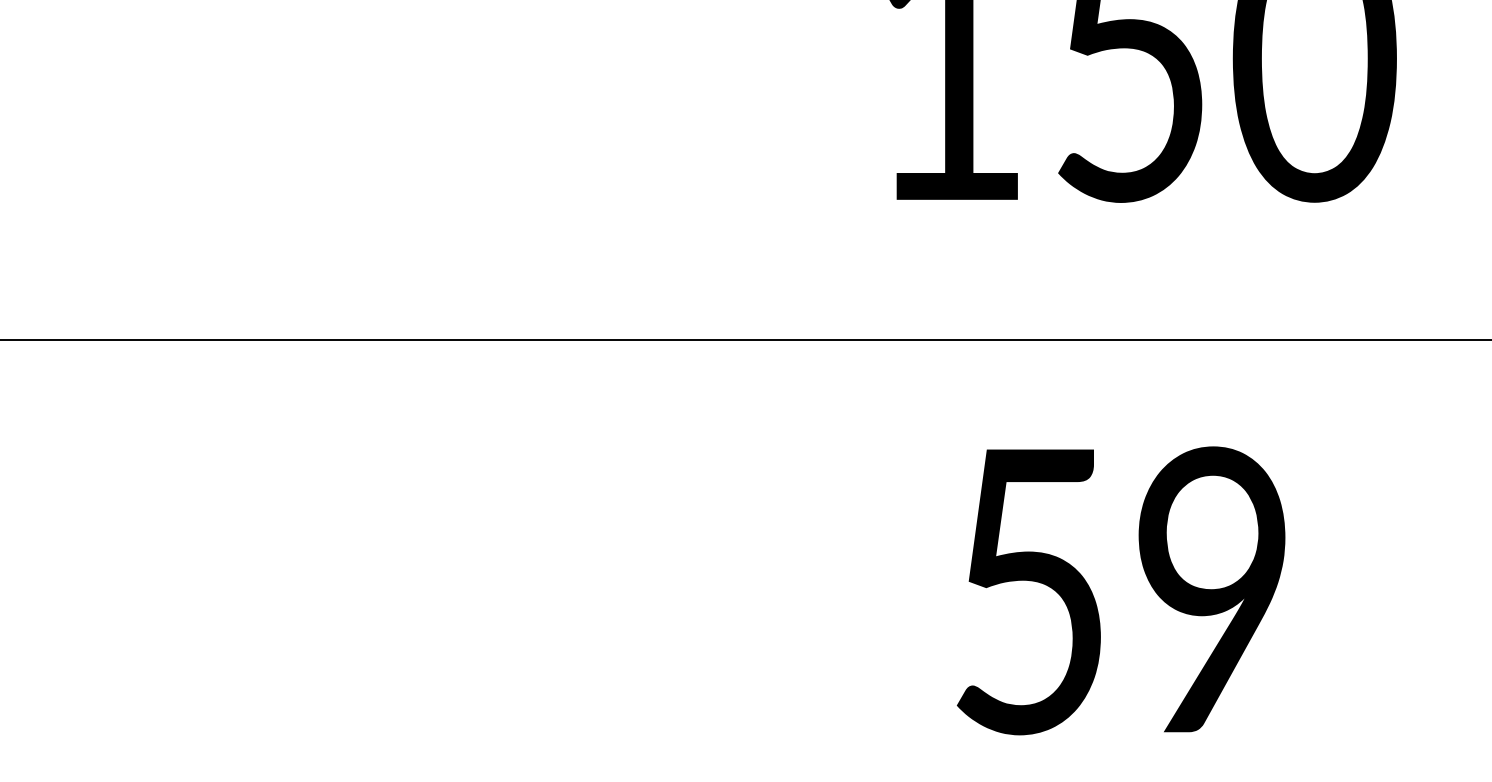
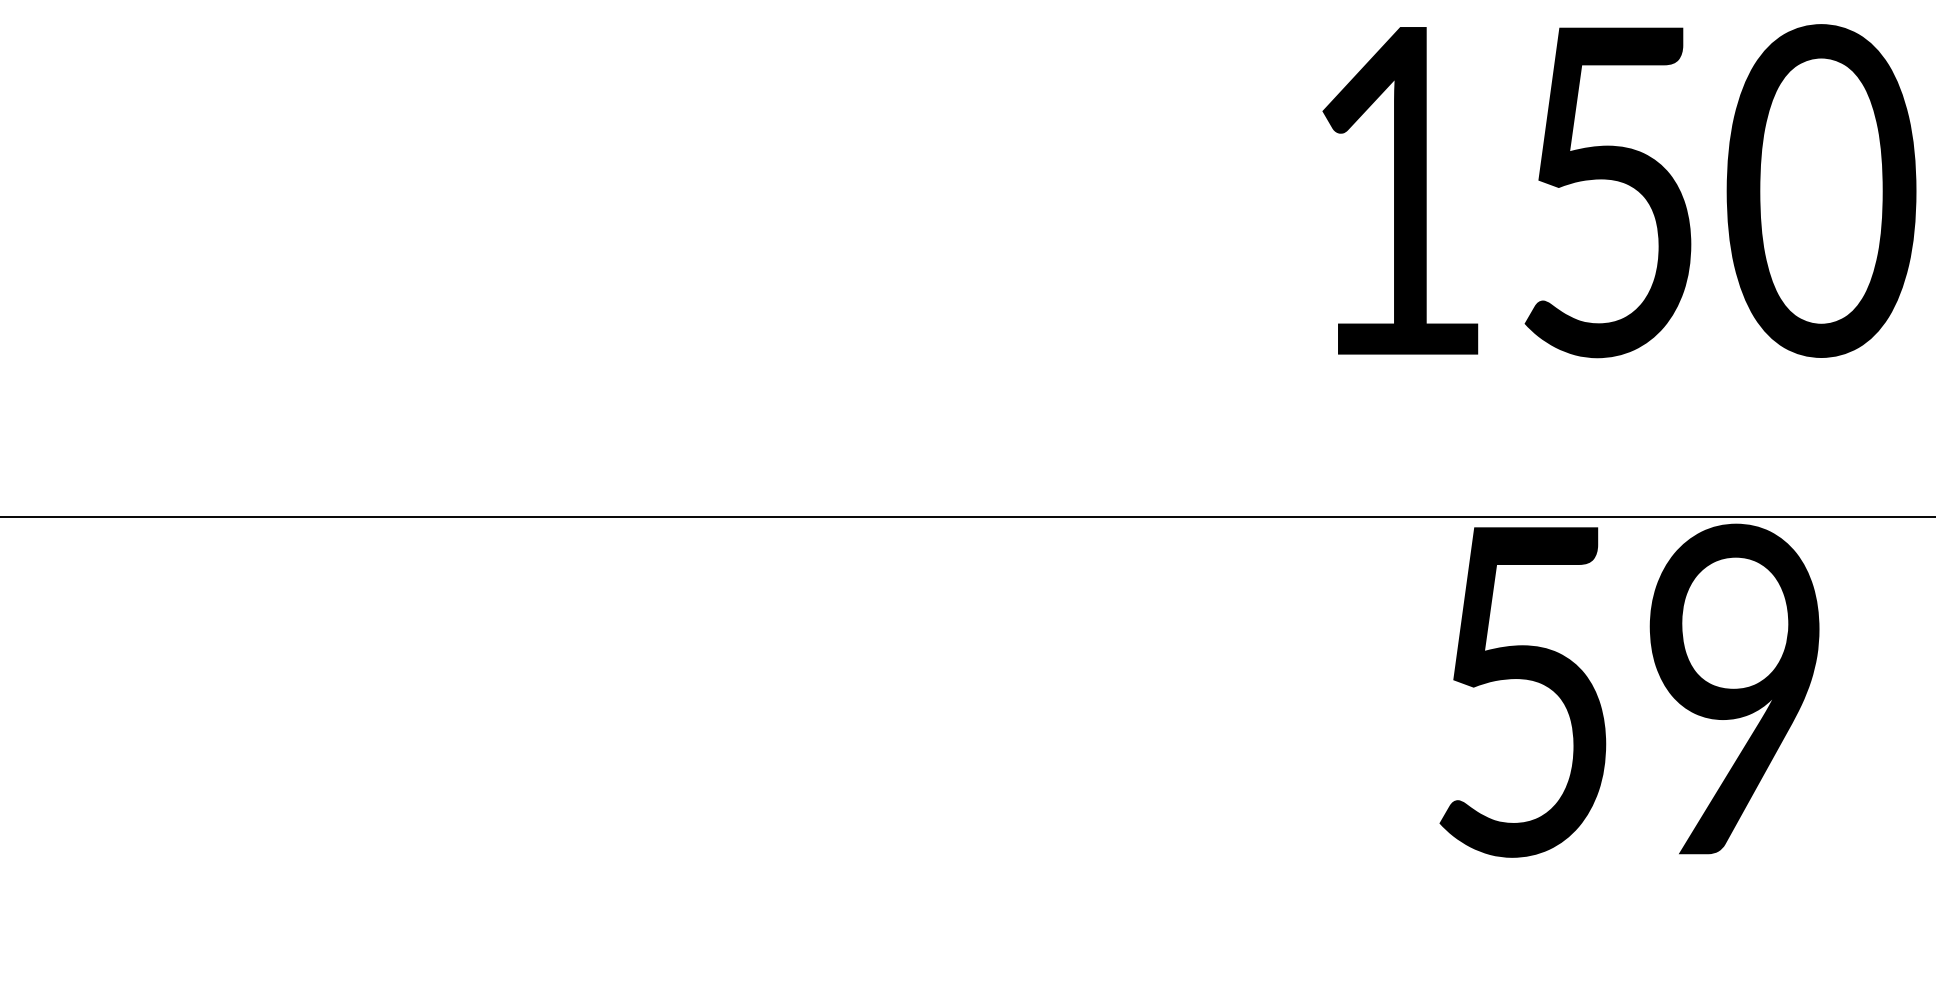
text: (1121, 590) -> (1629, 690), moved

